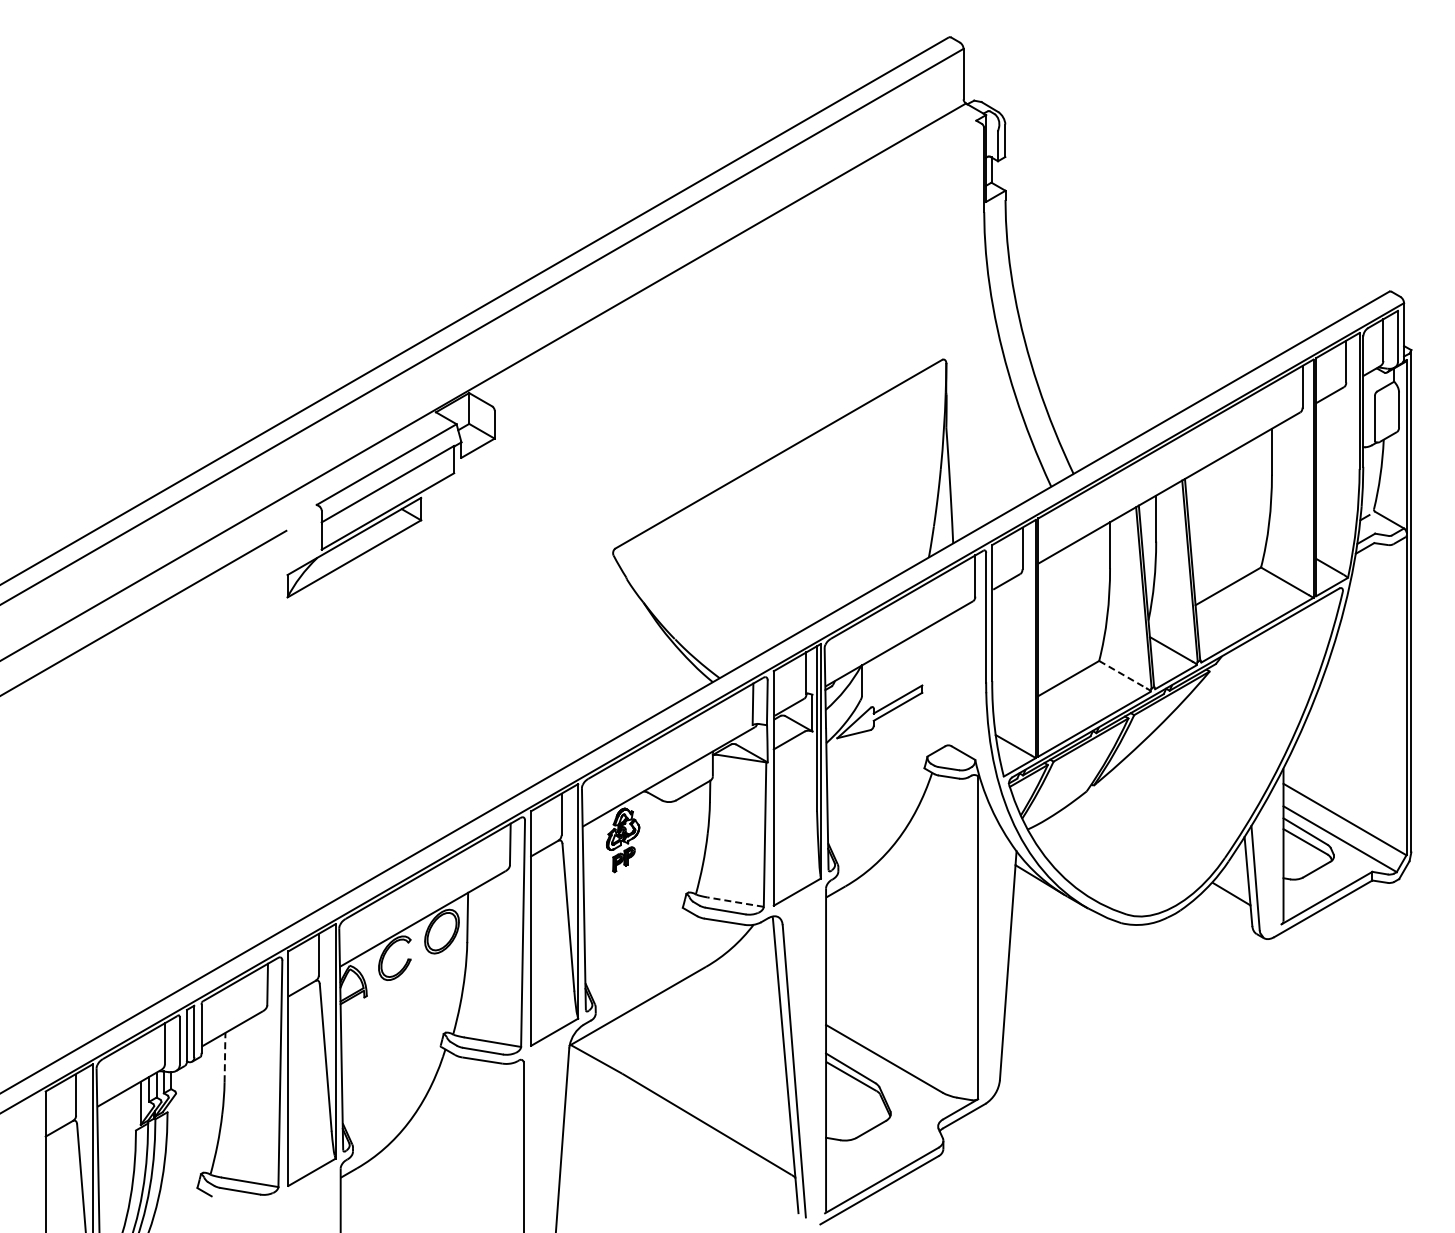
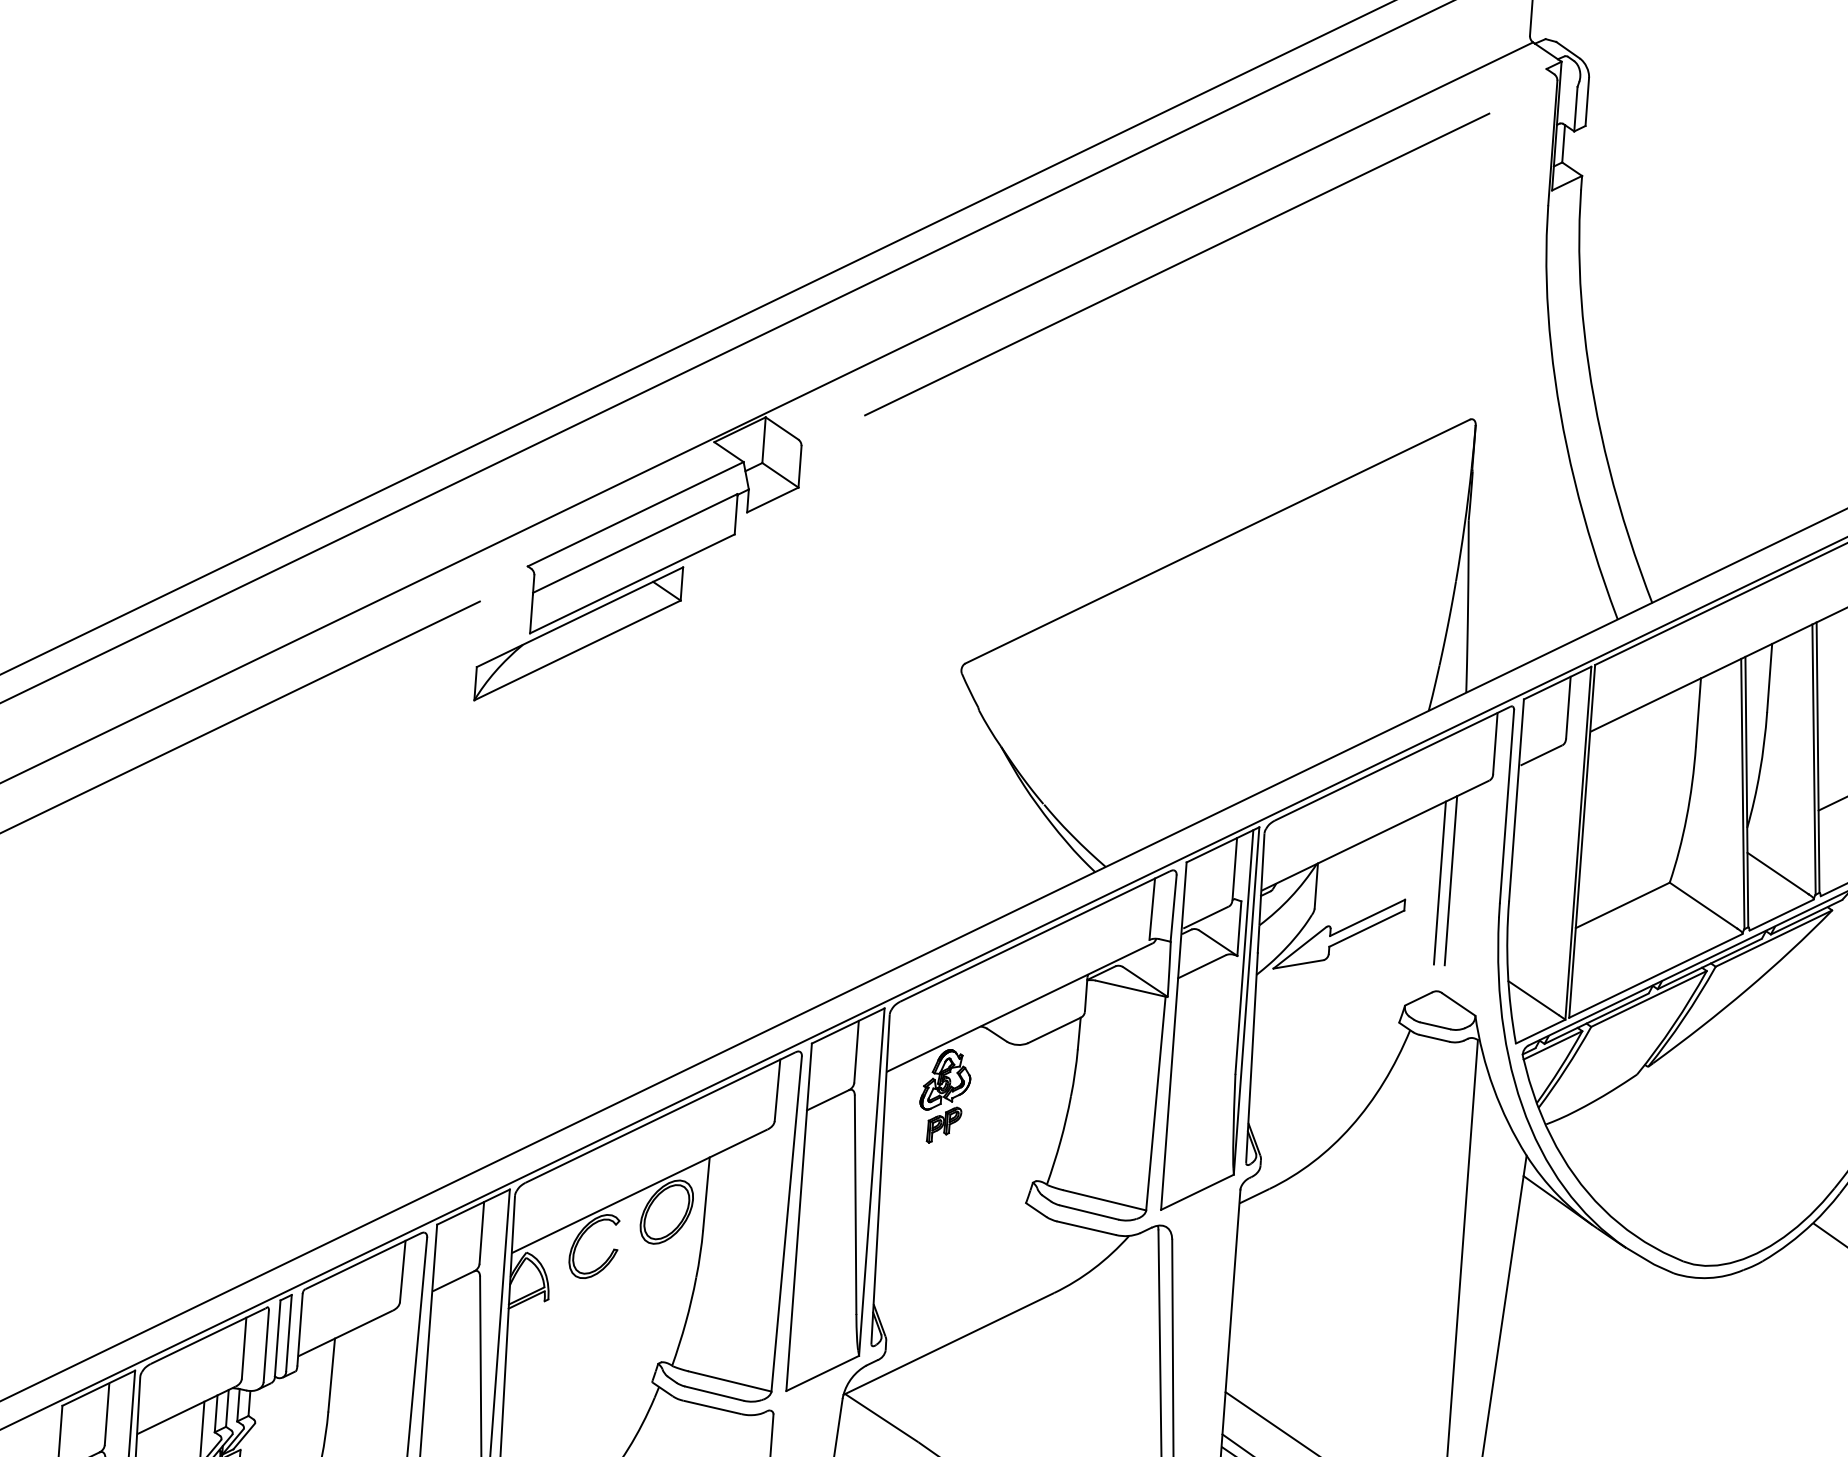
line: (737, 269) -> (1176, 263), added
line: (952, 670) -> (1451, 880), added
line: (944, 672) -> (1439, 882), added
line: (1123, 674) -> (1704, 905), dashed -> solid
line: (735, 902) -> (1104, 1200), dashed -> solid
line: (225, 1057) -> (332, 1375), dashed -> solid

